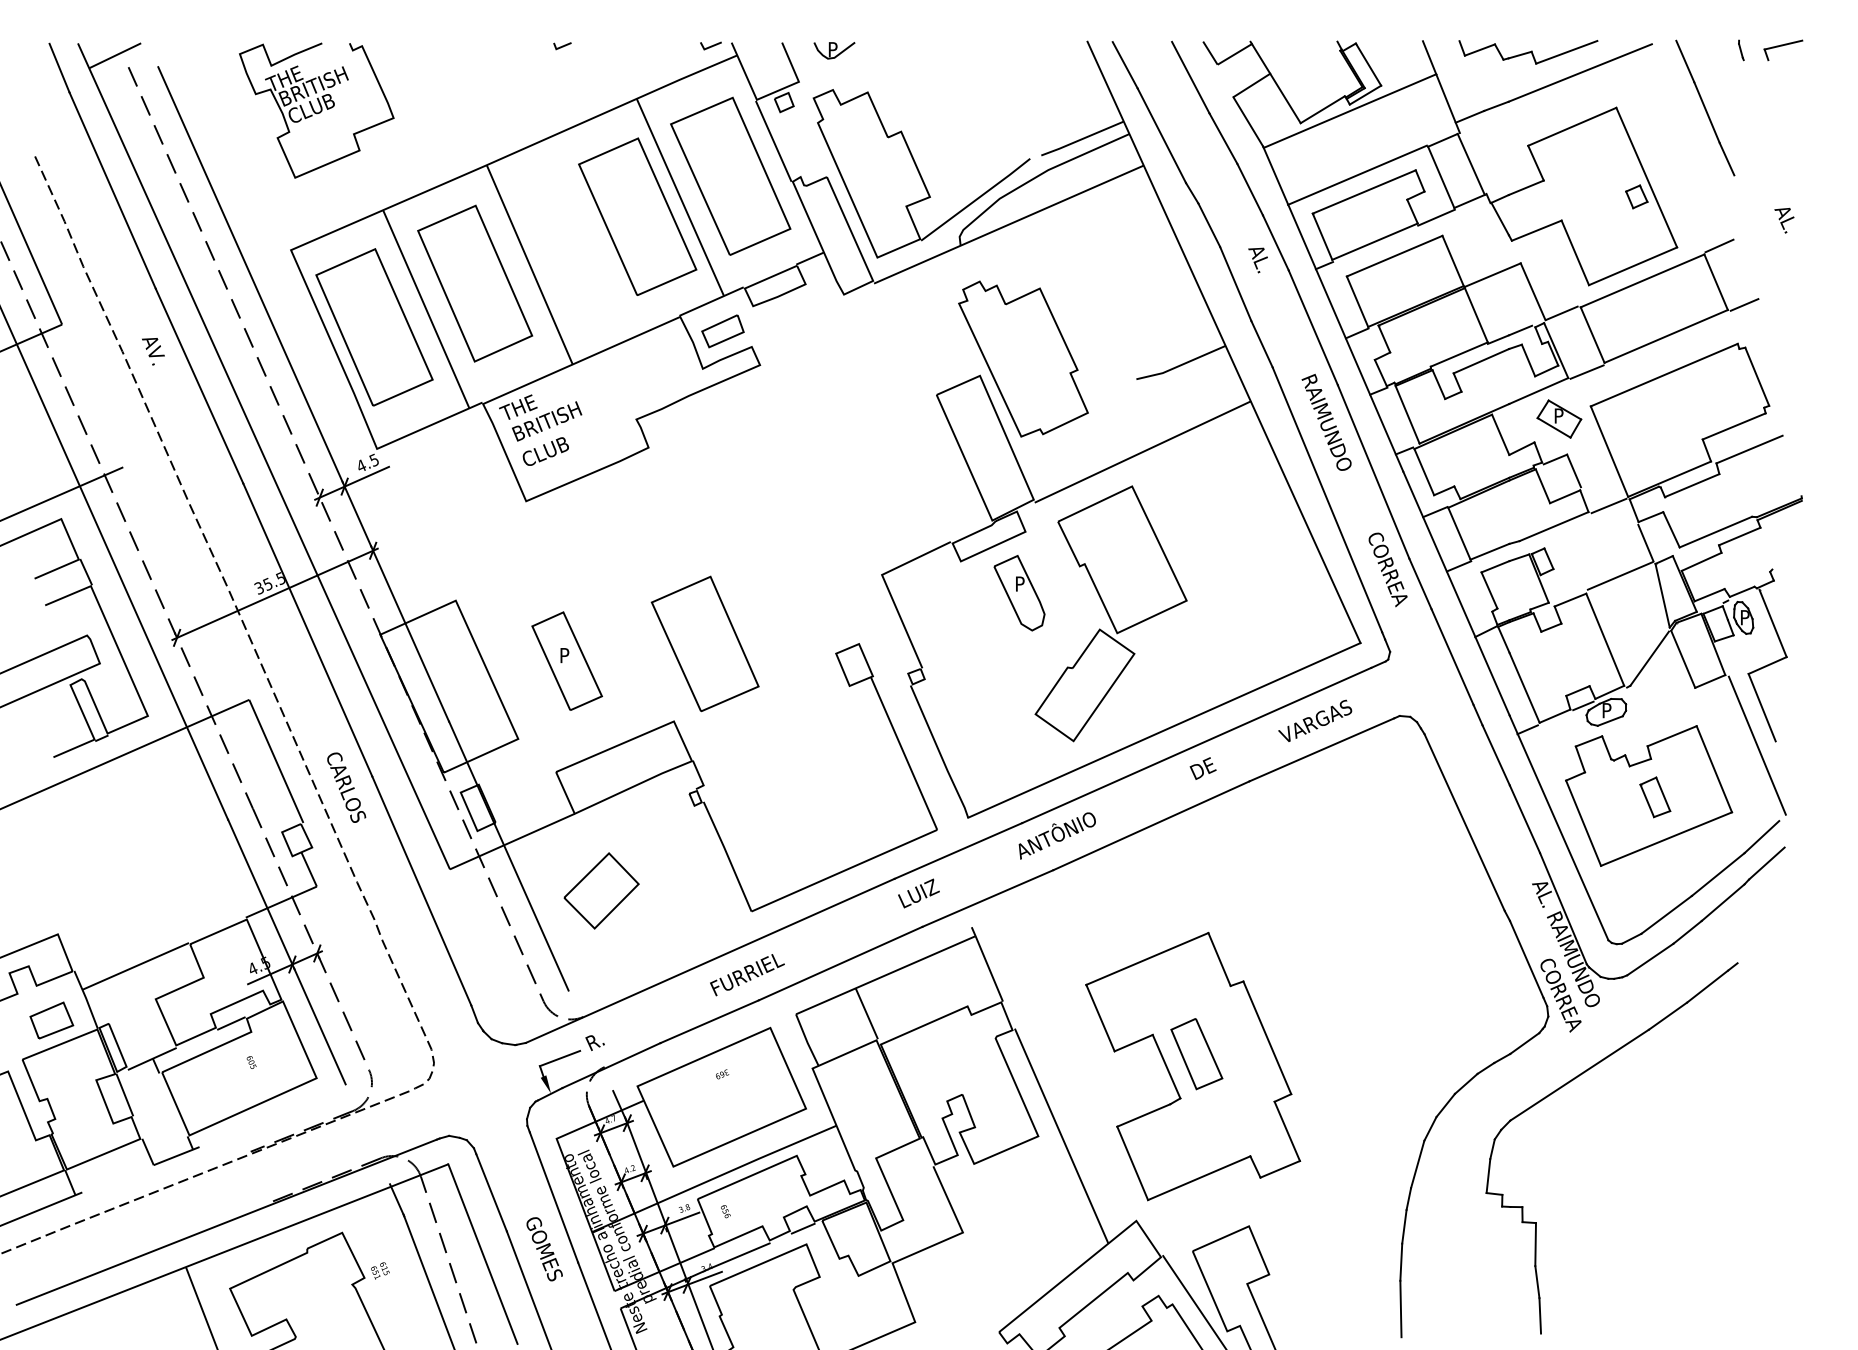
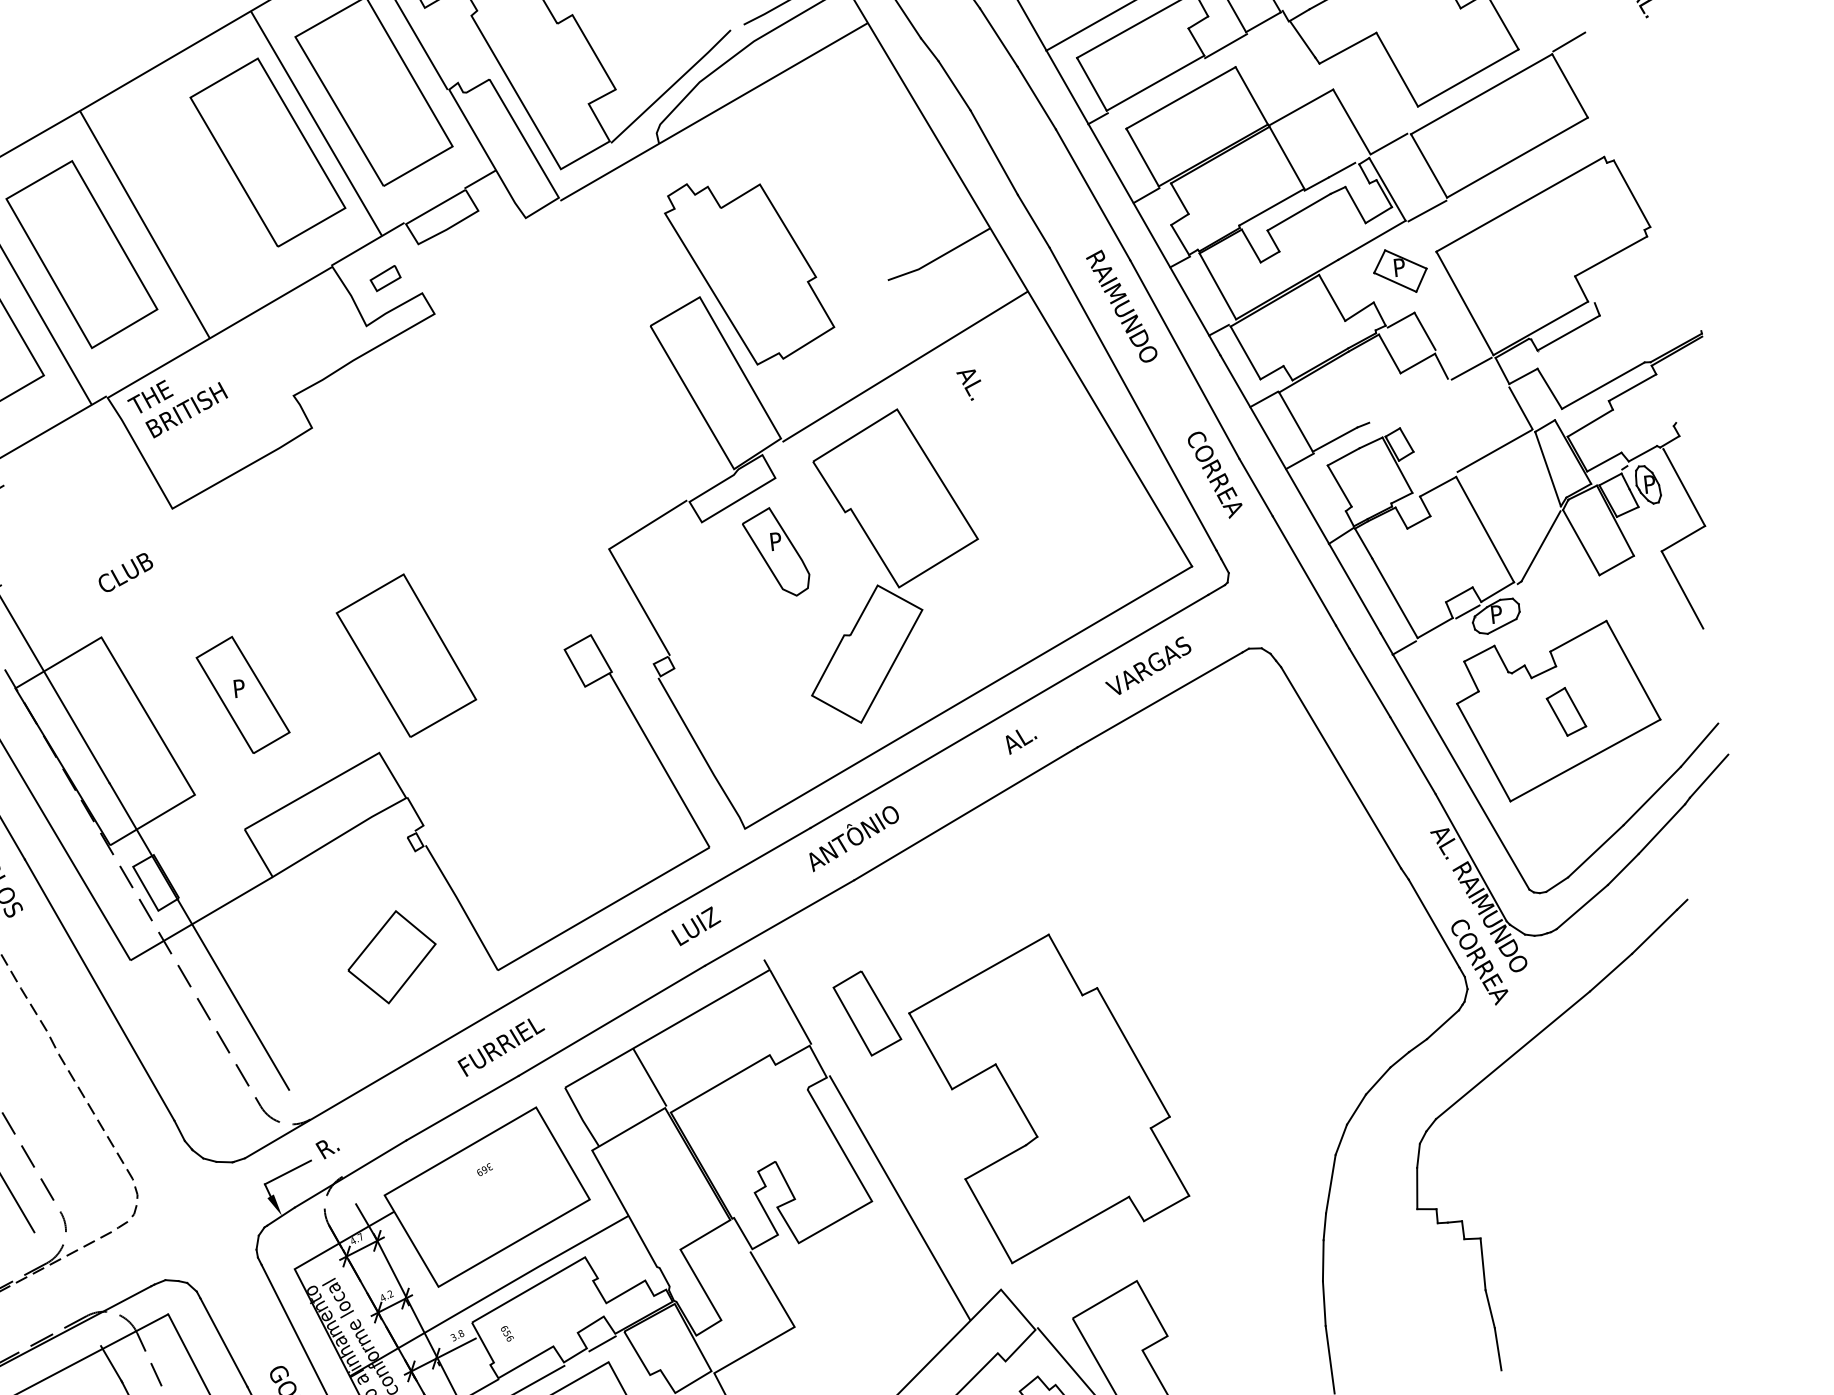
text: (1257, 260) -> (969, 385), moved
line: (1744, 304) -> (1607, 108), removed
part: (722, 331) -> (385, 278), size x0.6
line: (1749, 449) -> (1632, 282), removed
text: (545, 451) -> (125, 572), moved
line: (1553, 526) -> (1407, 400), removed
line: (1756, 745) -> (1680, 636), removed
text: (1203, 769) -> (1020, 739), DE -> AL.
part: (601, 890) -> (391, 956), moved
part: (1196, 1054) -> (867, 1013), moved

